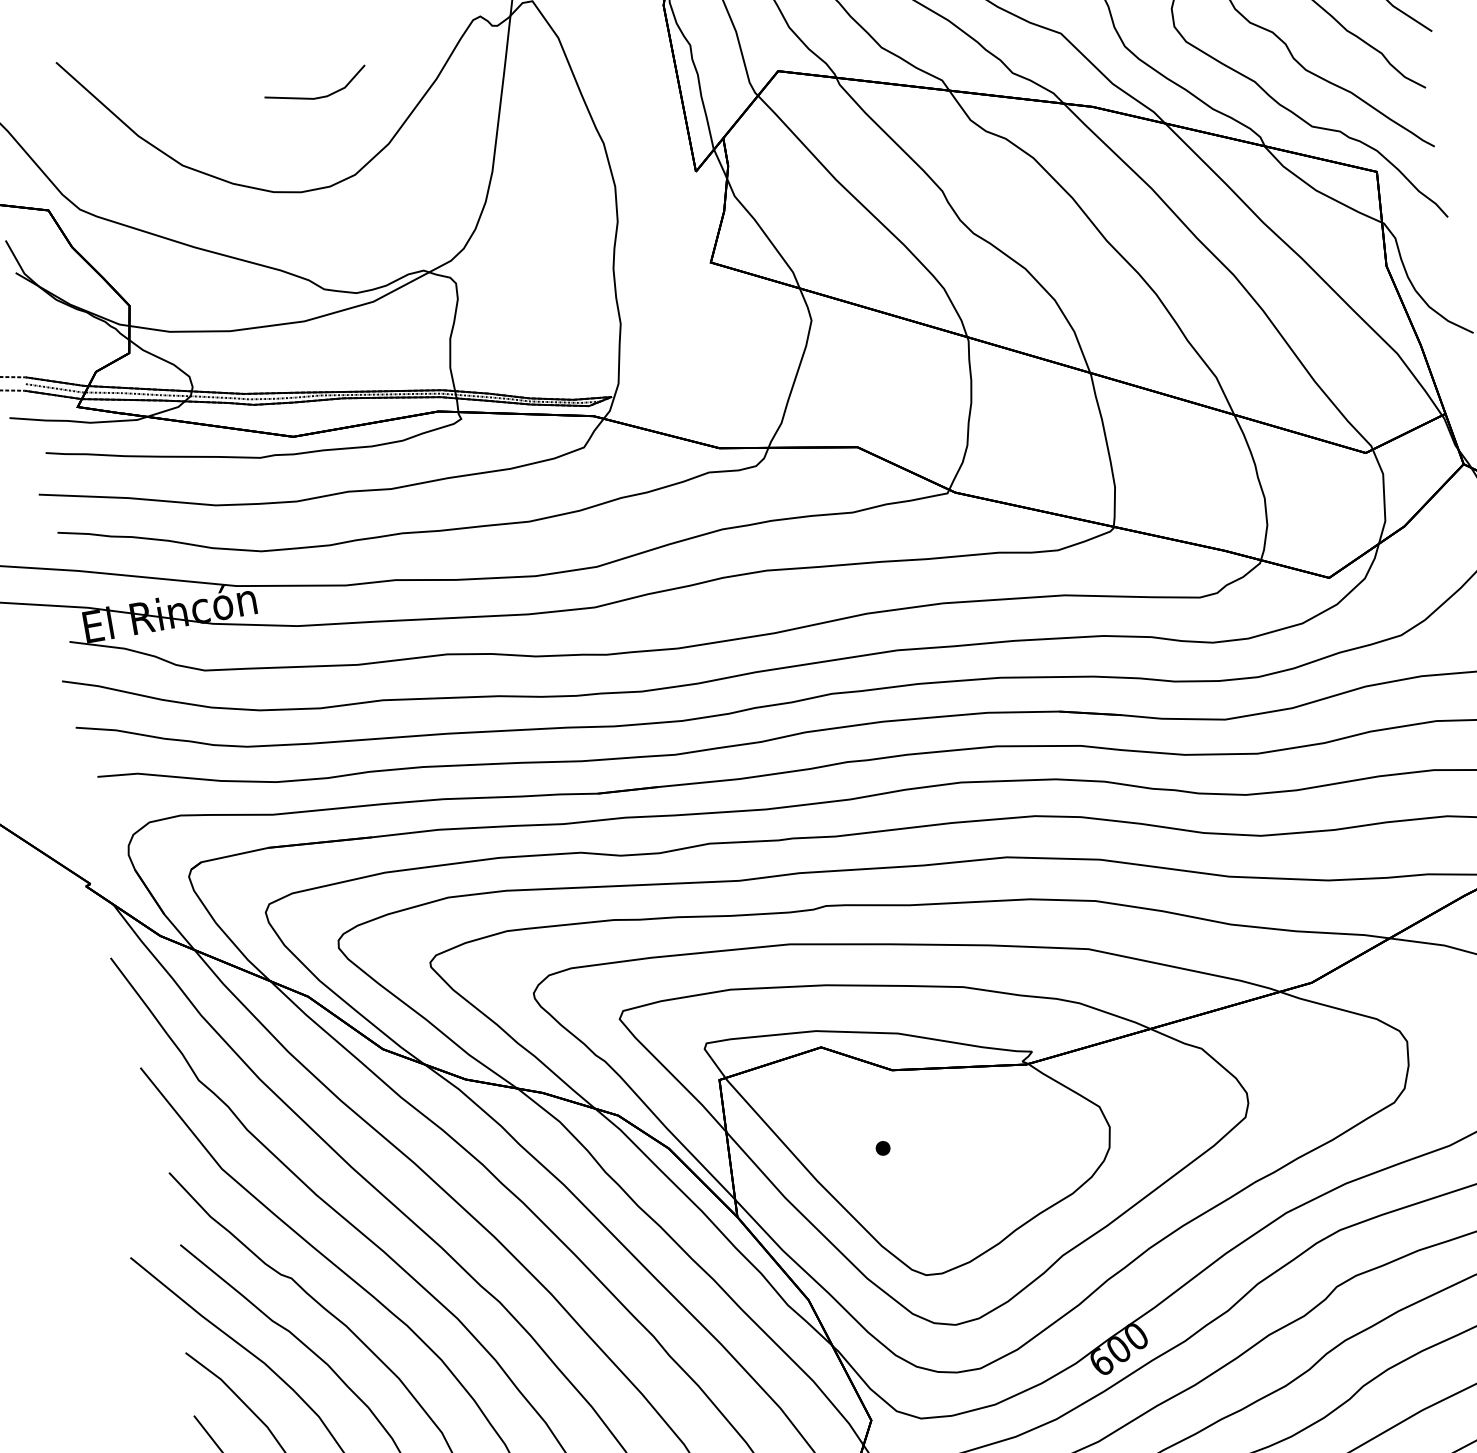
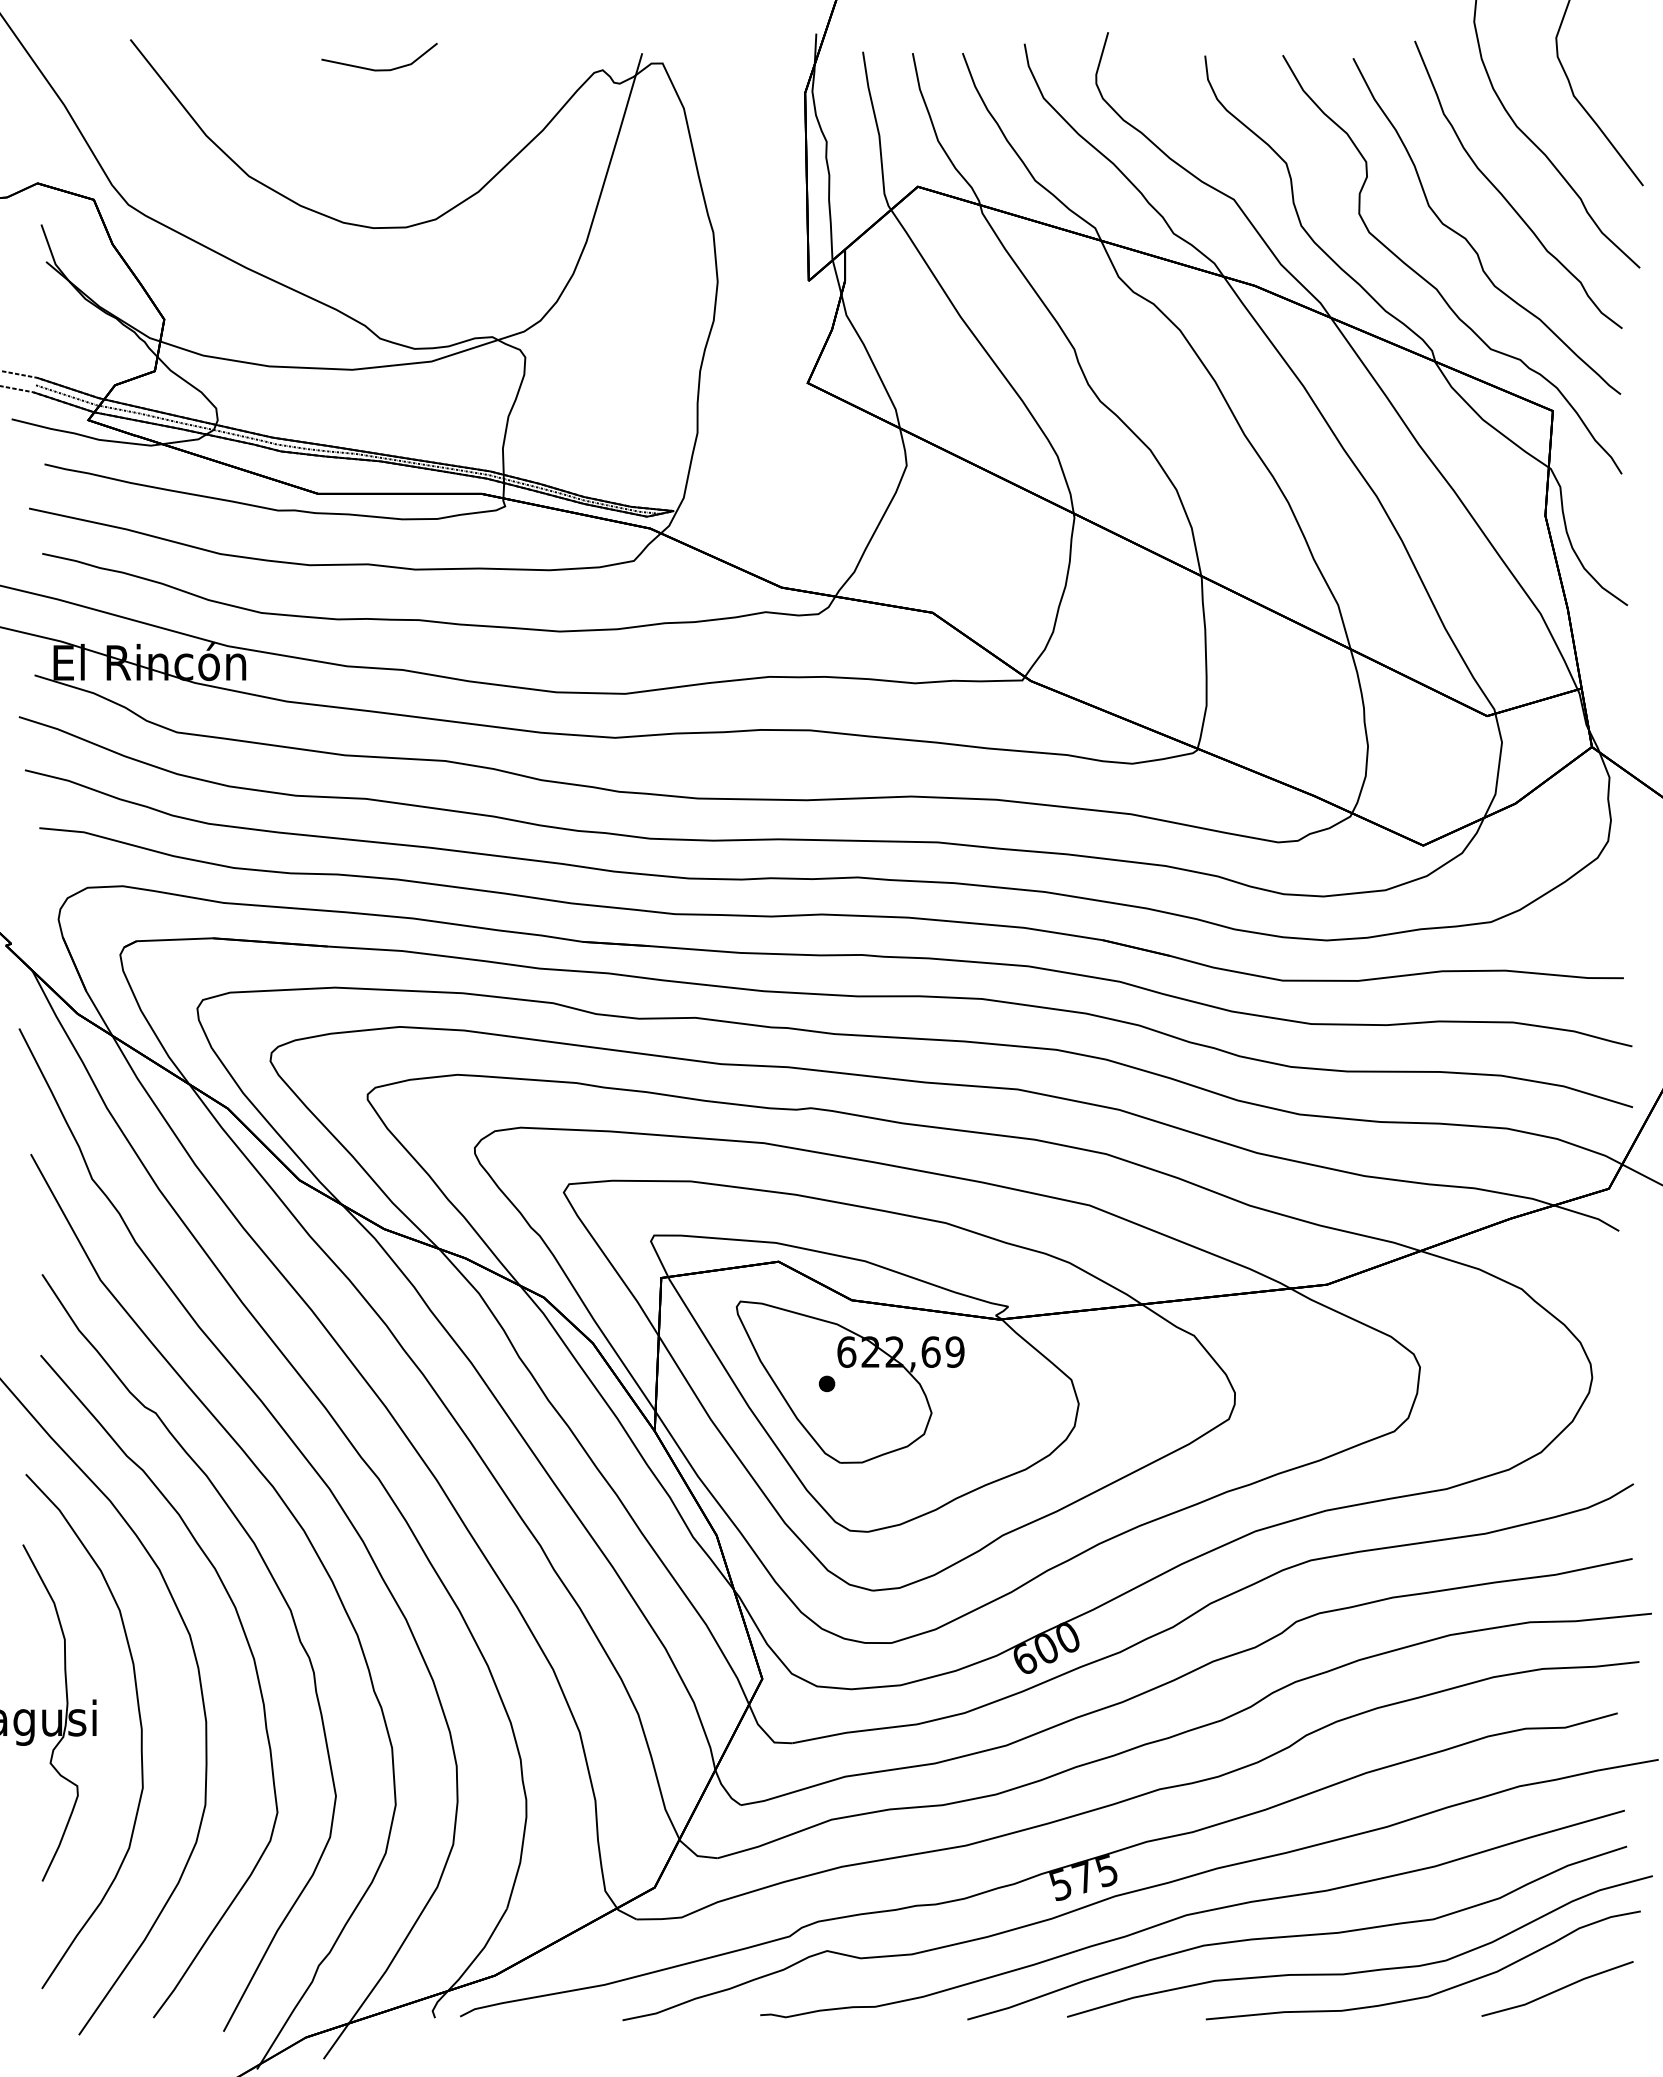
line: (317, 97) -> (379, 69), moved
part: (903, 1142) -> (850, 1381), added

